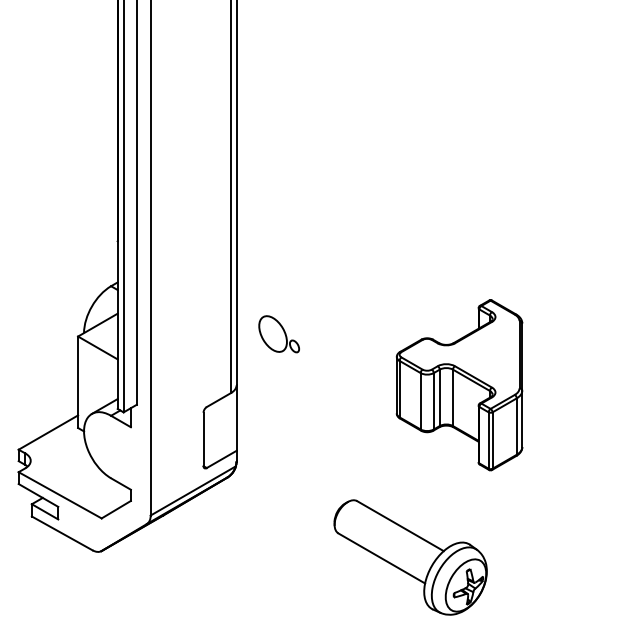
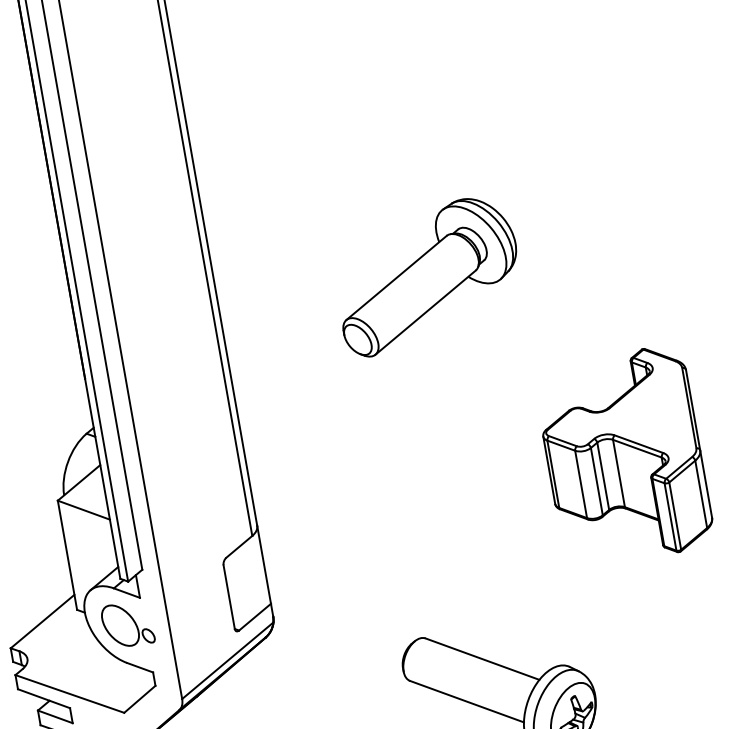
part: (410, 206) -> (427, 275), added
part: (278, 334) -> (127, 625), moved
part: (459, 385) -> (624, 457), moved

